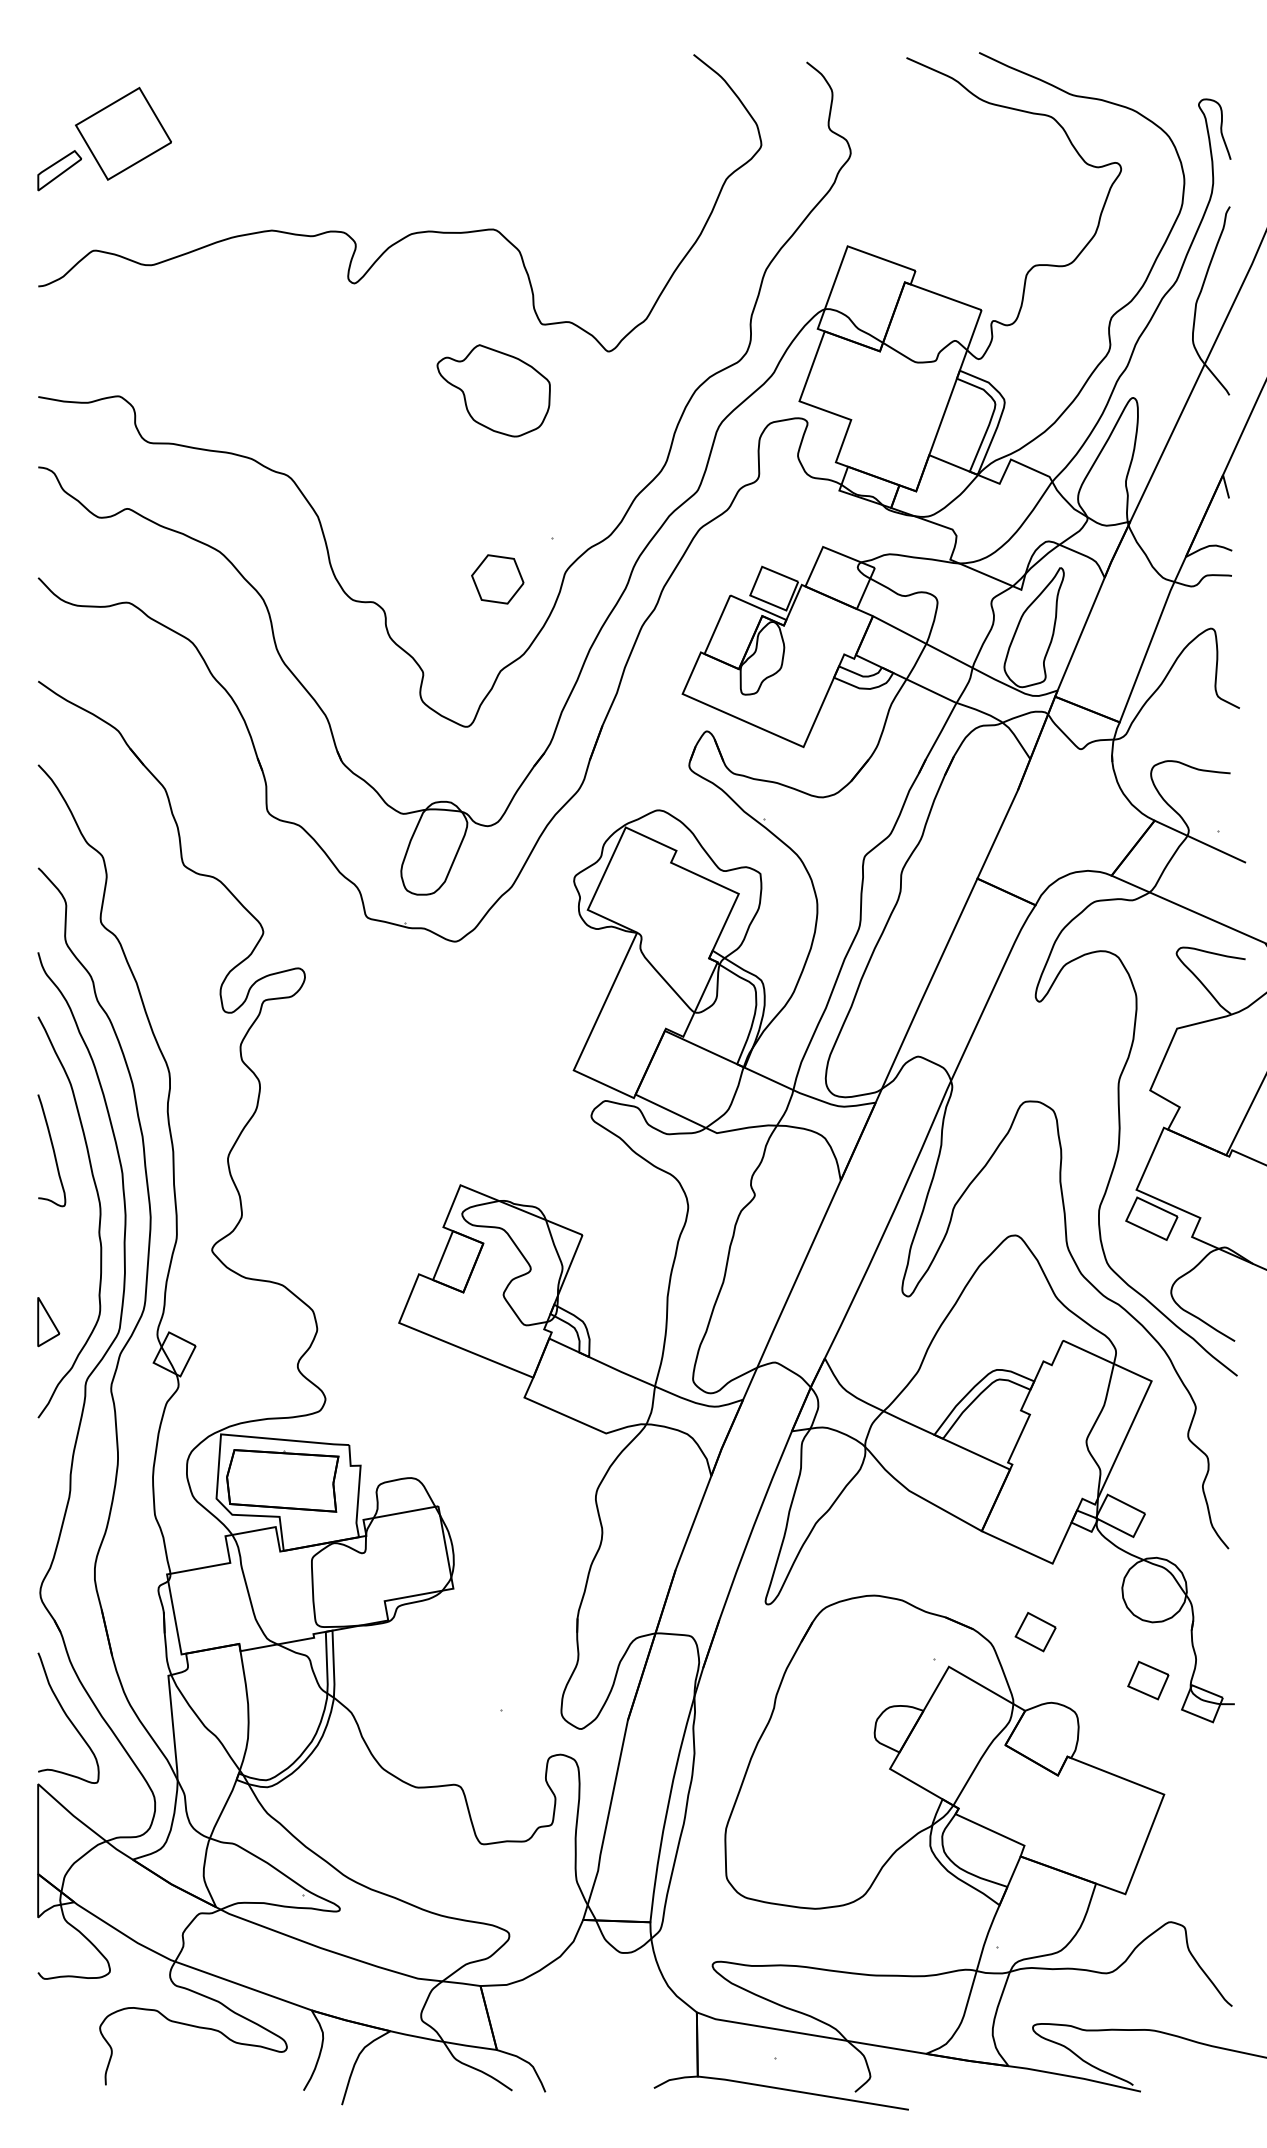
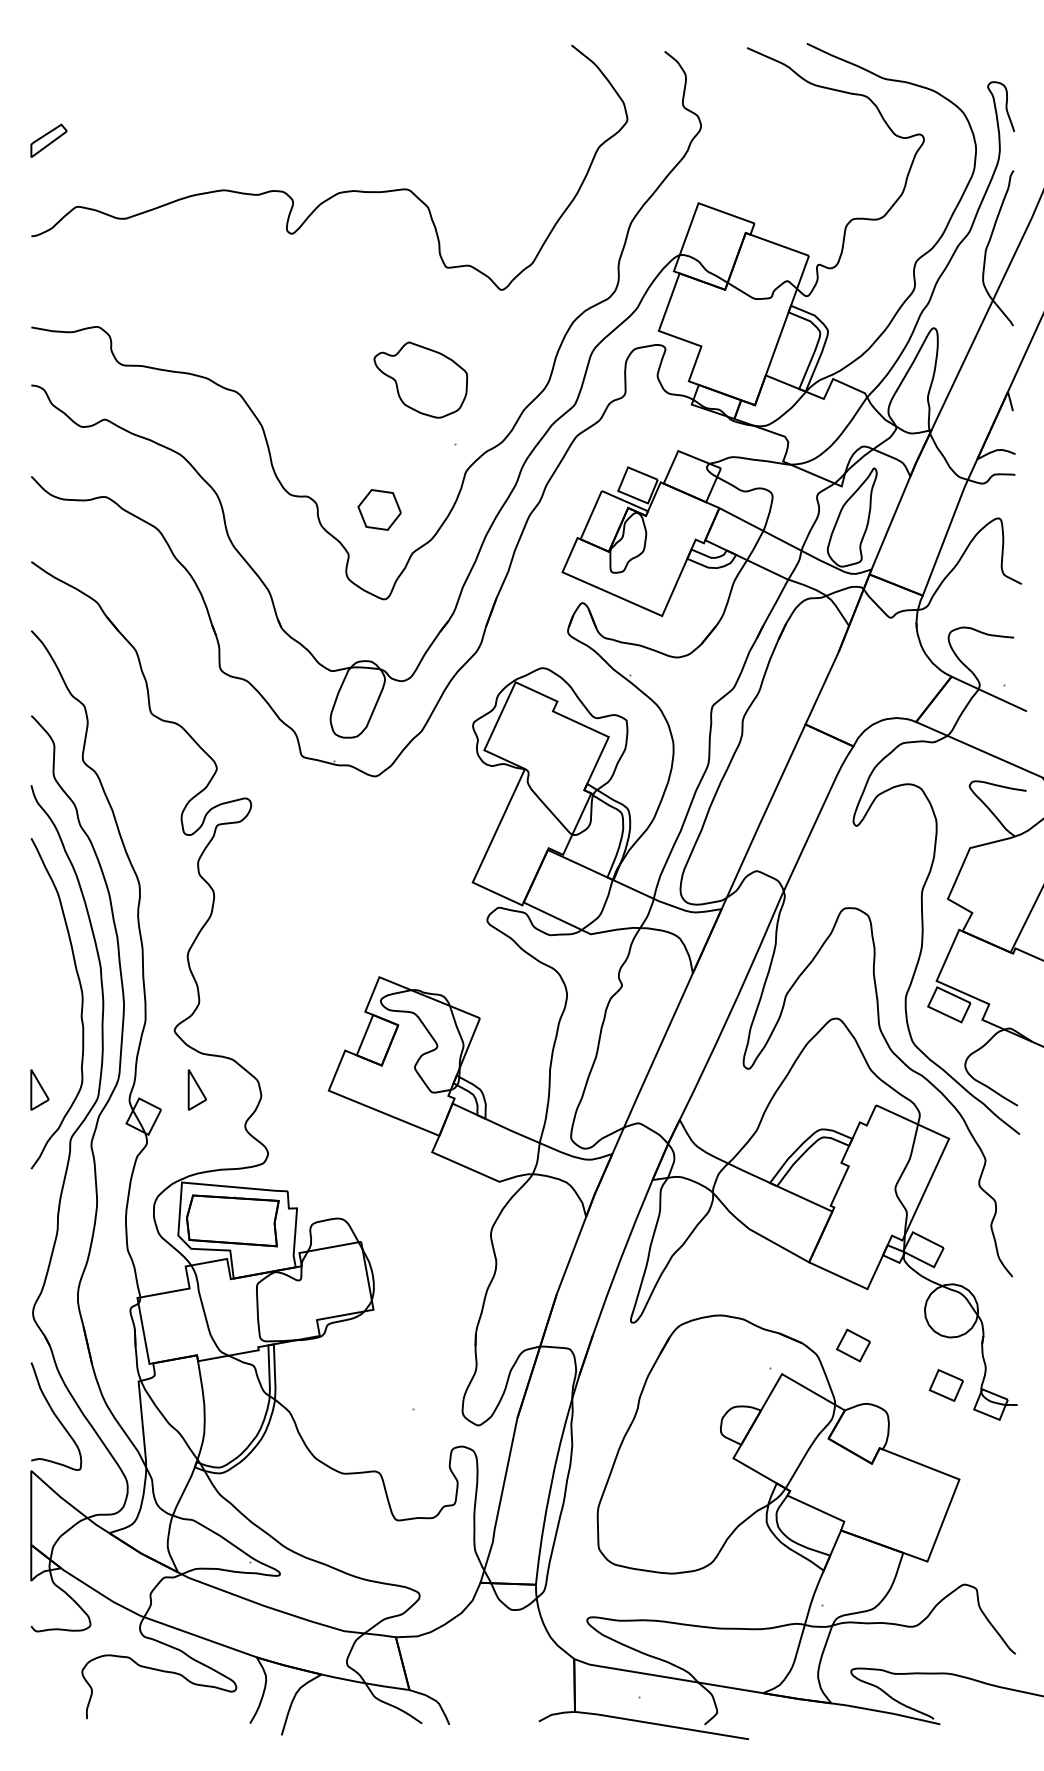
part: (123, 133) -> (101, 110), removed
part: (493, 390) -> (420, 379), moved
part: (497, 579) -> (379, 510), moved
curve: (52, 1150) -> (43, 948), removed
part: (239, 1322) -> (197, 1090), added

